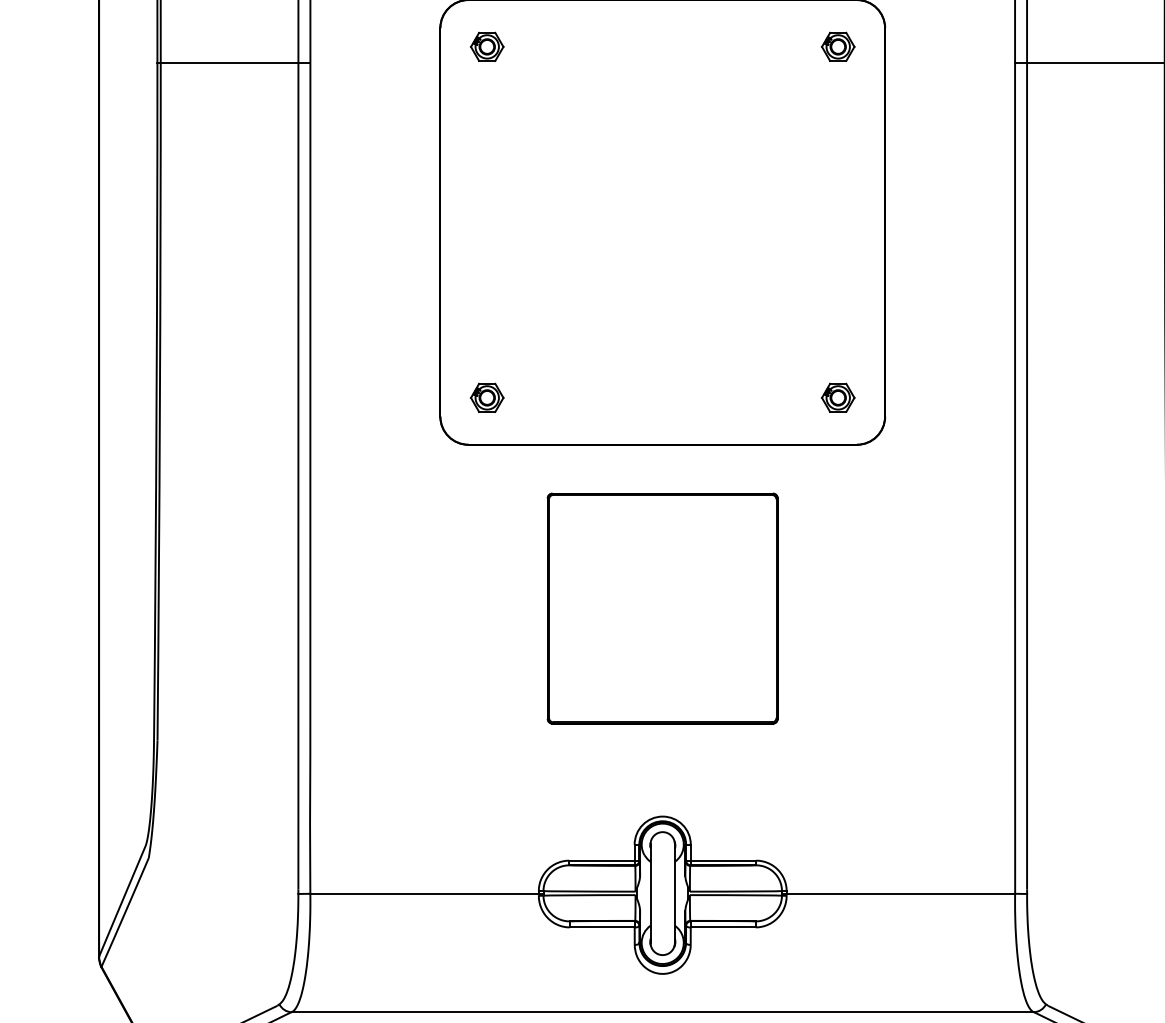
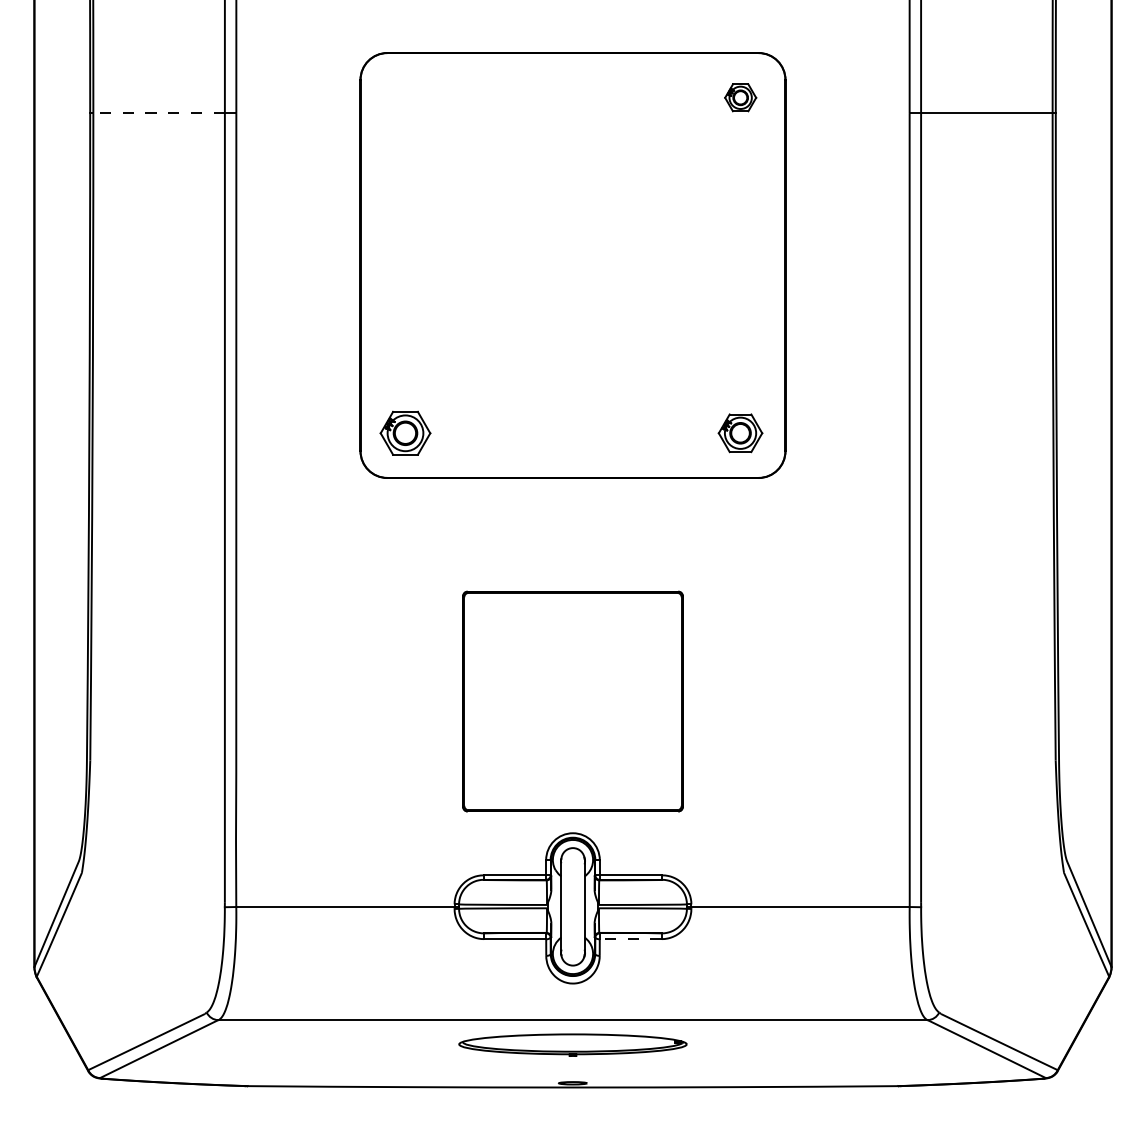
part: (486, 46) -> (404, 97), removed
line: (229, 63) -> (159, 113), solid -> dashed
part: (486, 397) -> (404, 432), size x1.6
part: (838, 397) -> (740, 432), size x1.4
part: (662, 608) -> (572, 701), moved
line: (722, 927) -> (630, 939), solid -> dashed

